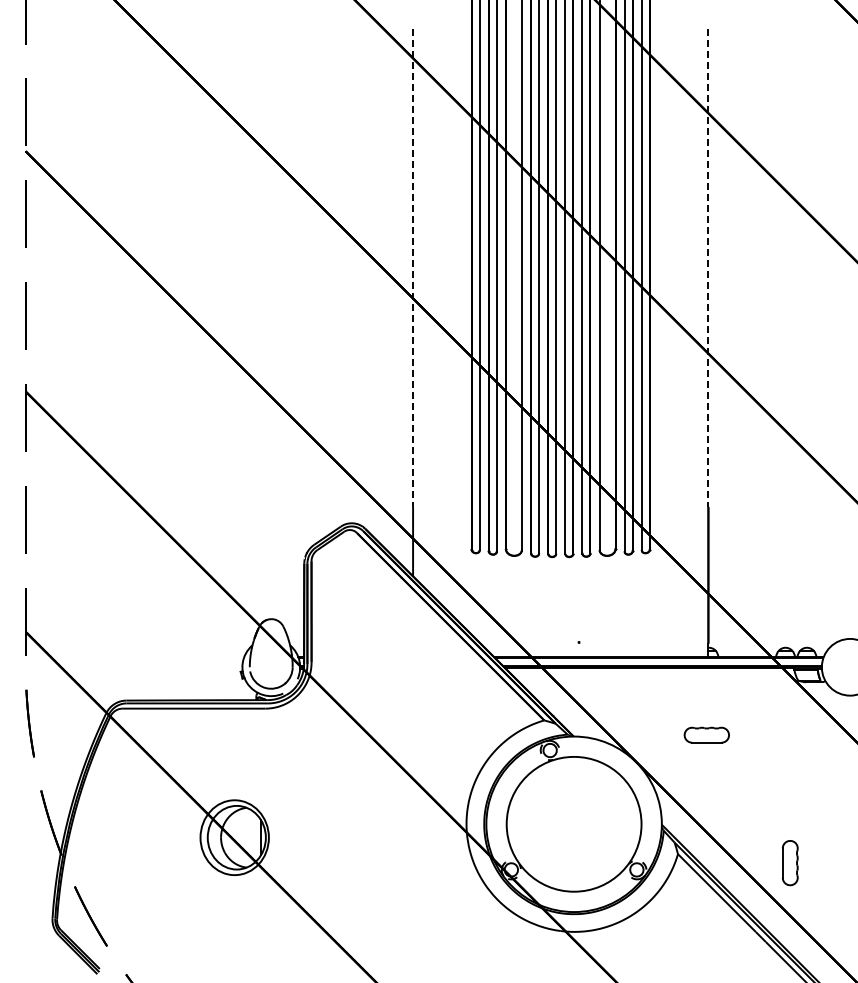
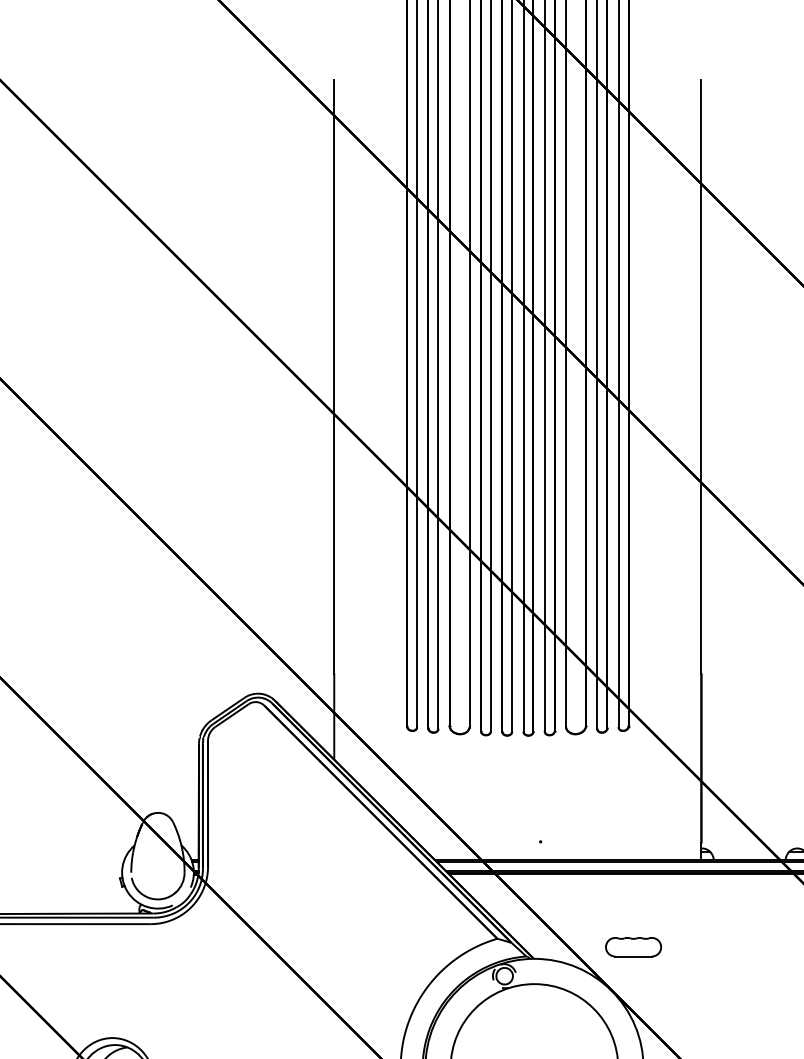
line: (413, 268) -> (334, 376), dashed -> solid
line: (708, 268) -> (701, 376), dashed -> solid
part: (706, 734) -> (633, 946), moved

